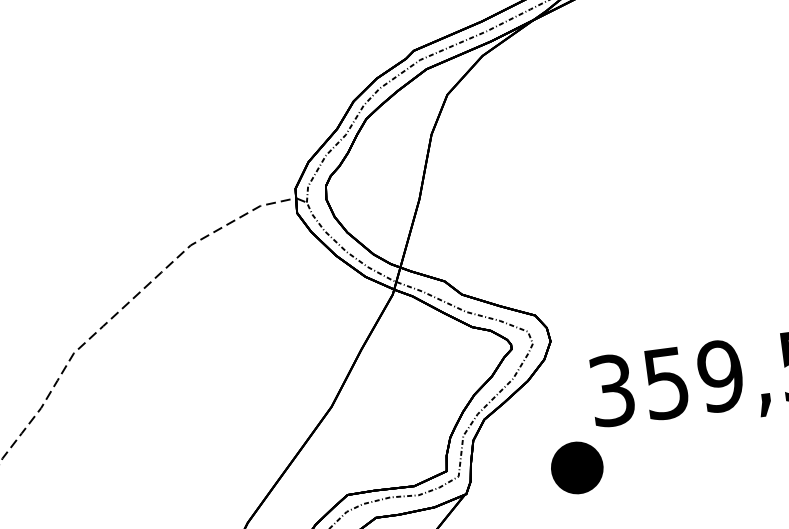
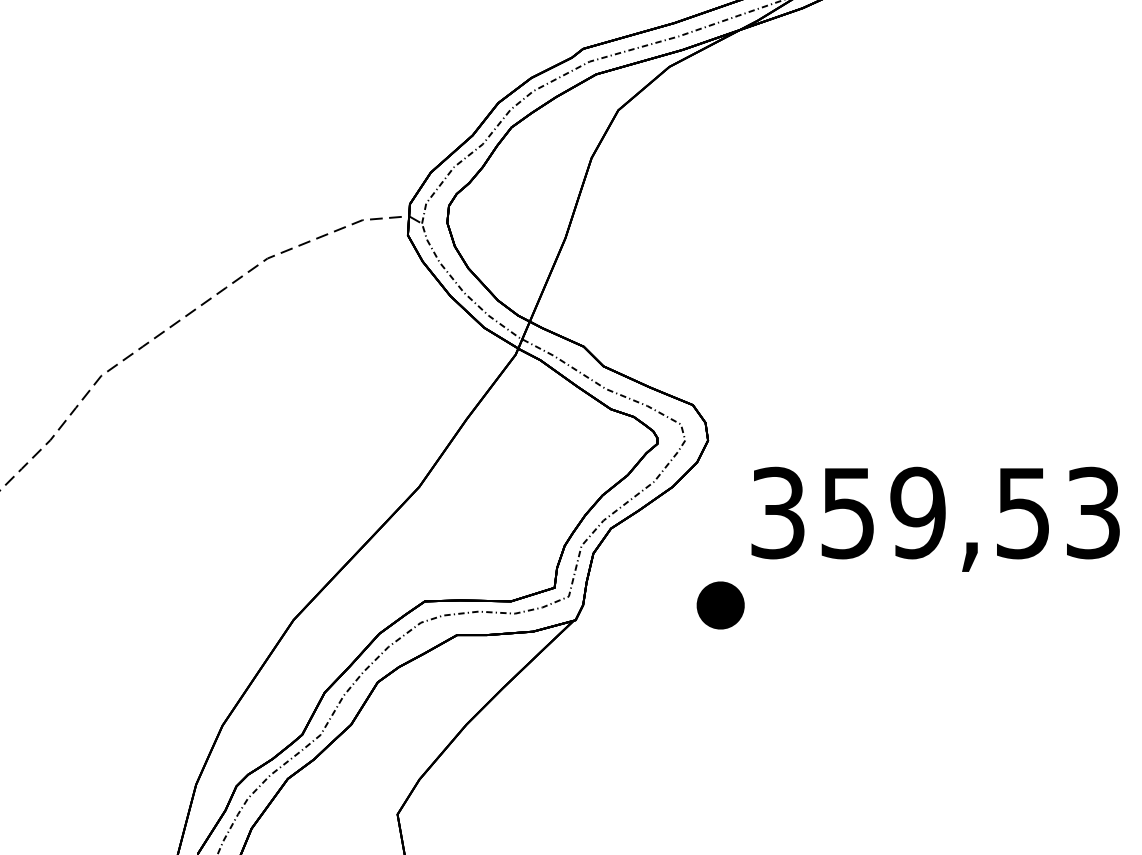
part: (577, 467) -> (720, 605), size x0.71

